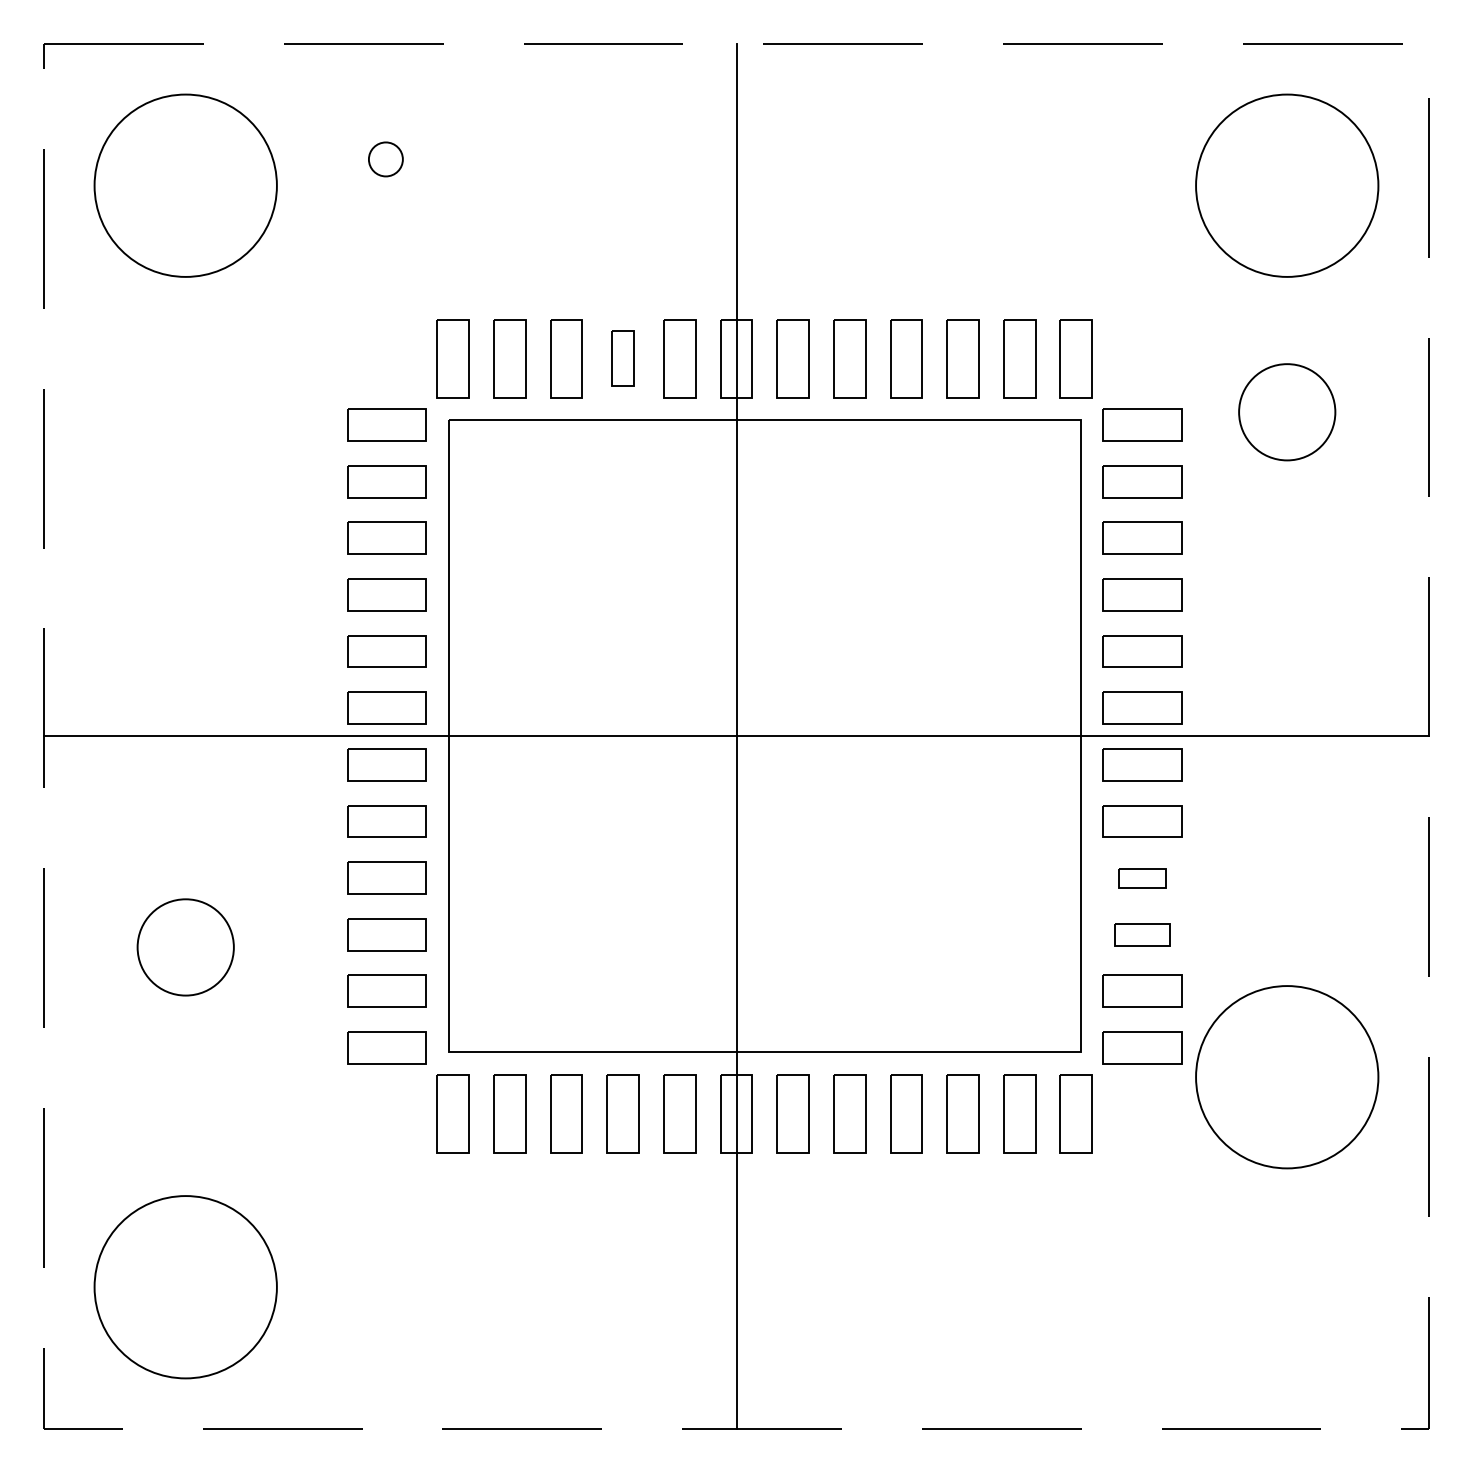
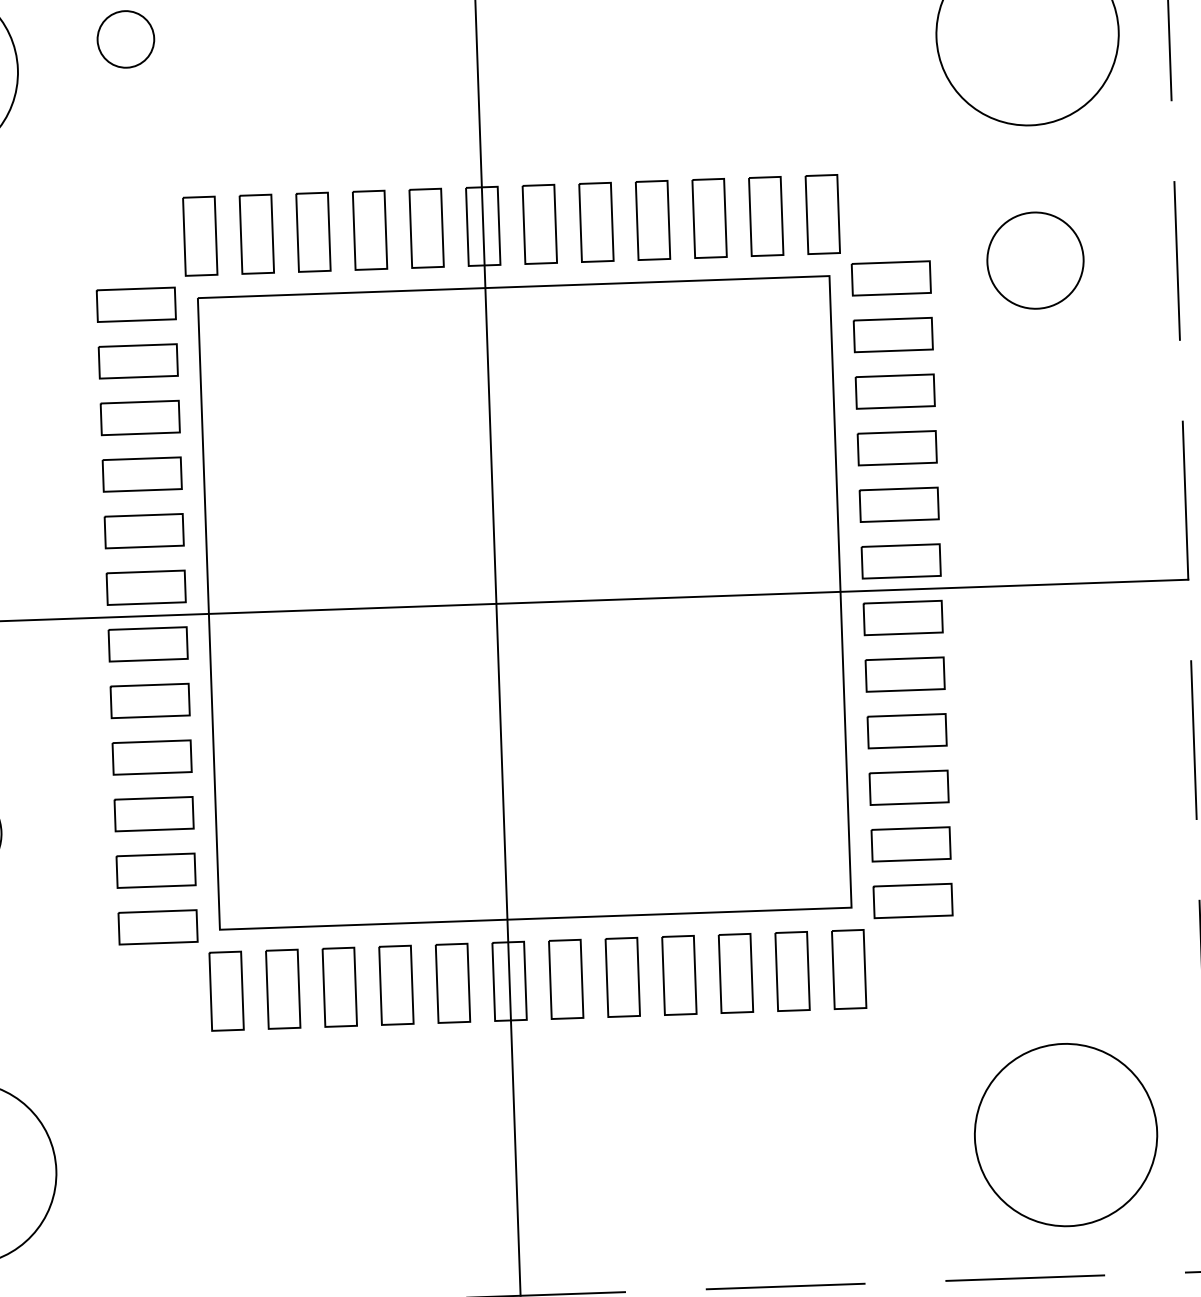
circle: (385, 159) -> (125, 39), size x1.67
part: (622, 358) -> (369, 230), size x1.43
part: (1142, 877) -> (907, 730), size x1.67
part: (1142, 934) -> (909, 787), size x1.43
circle: (1287, 1077) -> (1066, 1135), moved

